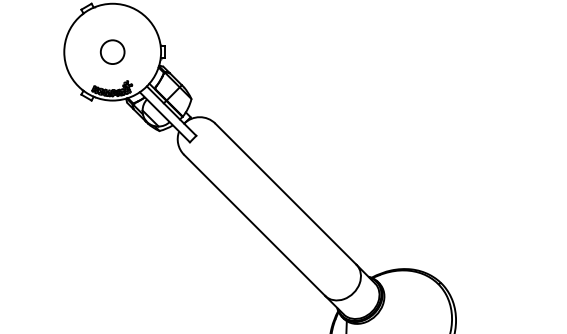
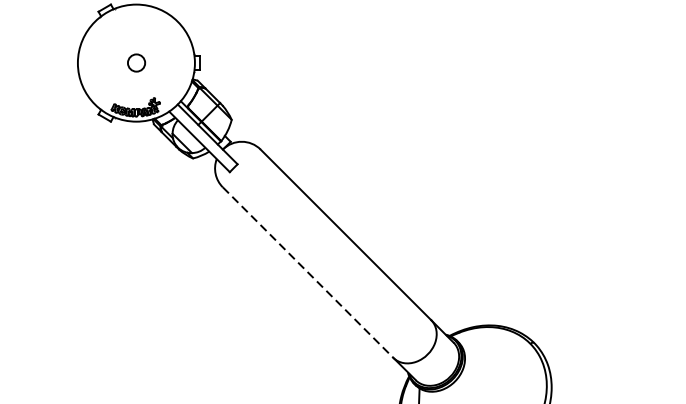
circle: (112, 51) -> (136, 62), size x0.6
line: (254, 225) -> (307, 272), solid -> dashed

